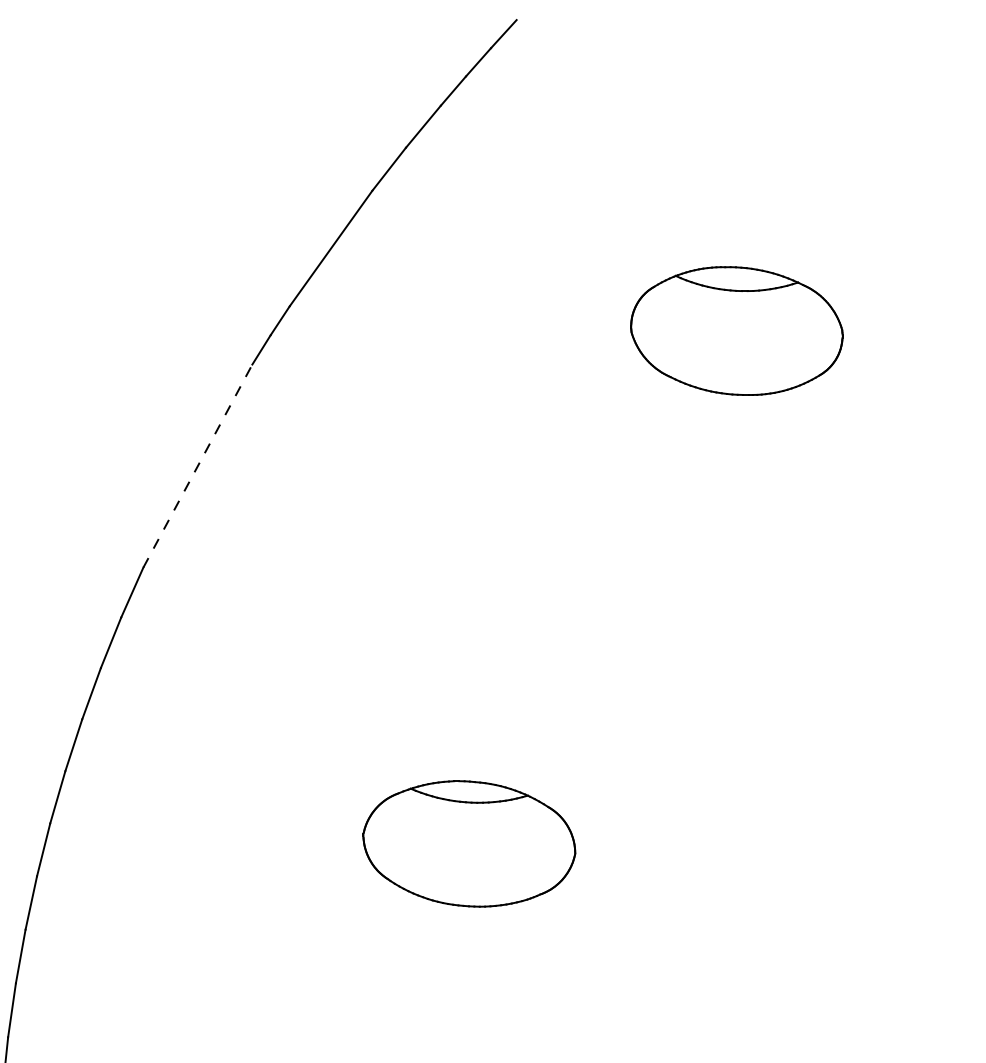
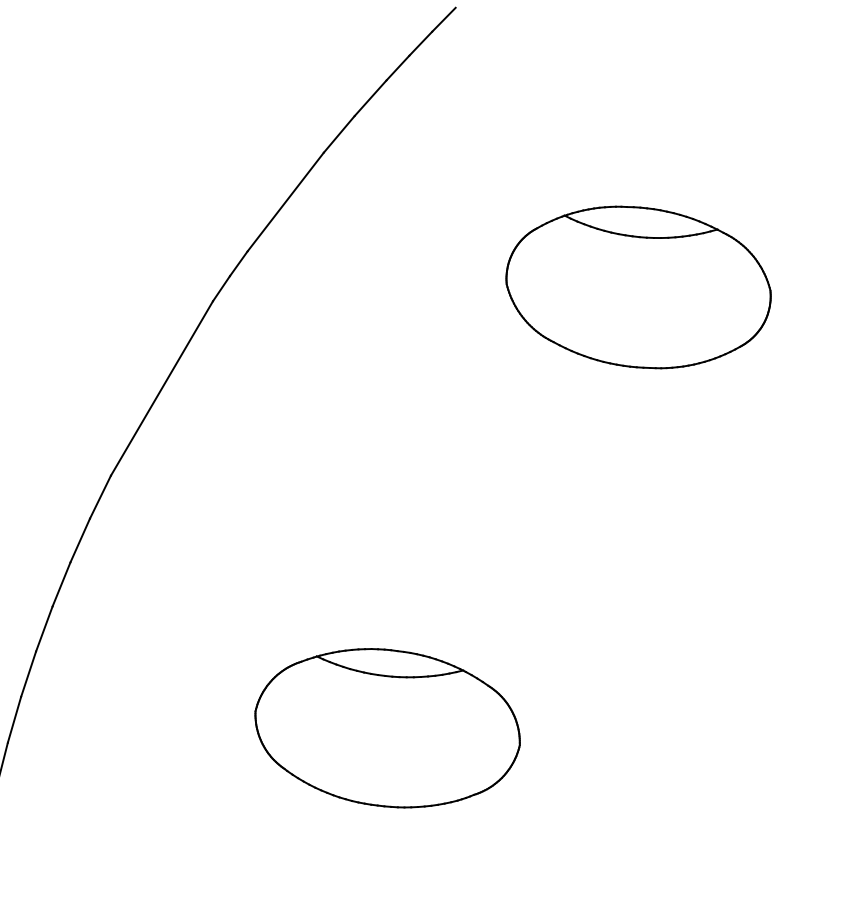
part: (736, 330) -> (638, 286), size x1.43
line: (198, 465) -> (162, 387), dashed -> solid
part: (469, 843) -> (387, 727), size x1.43

